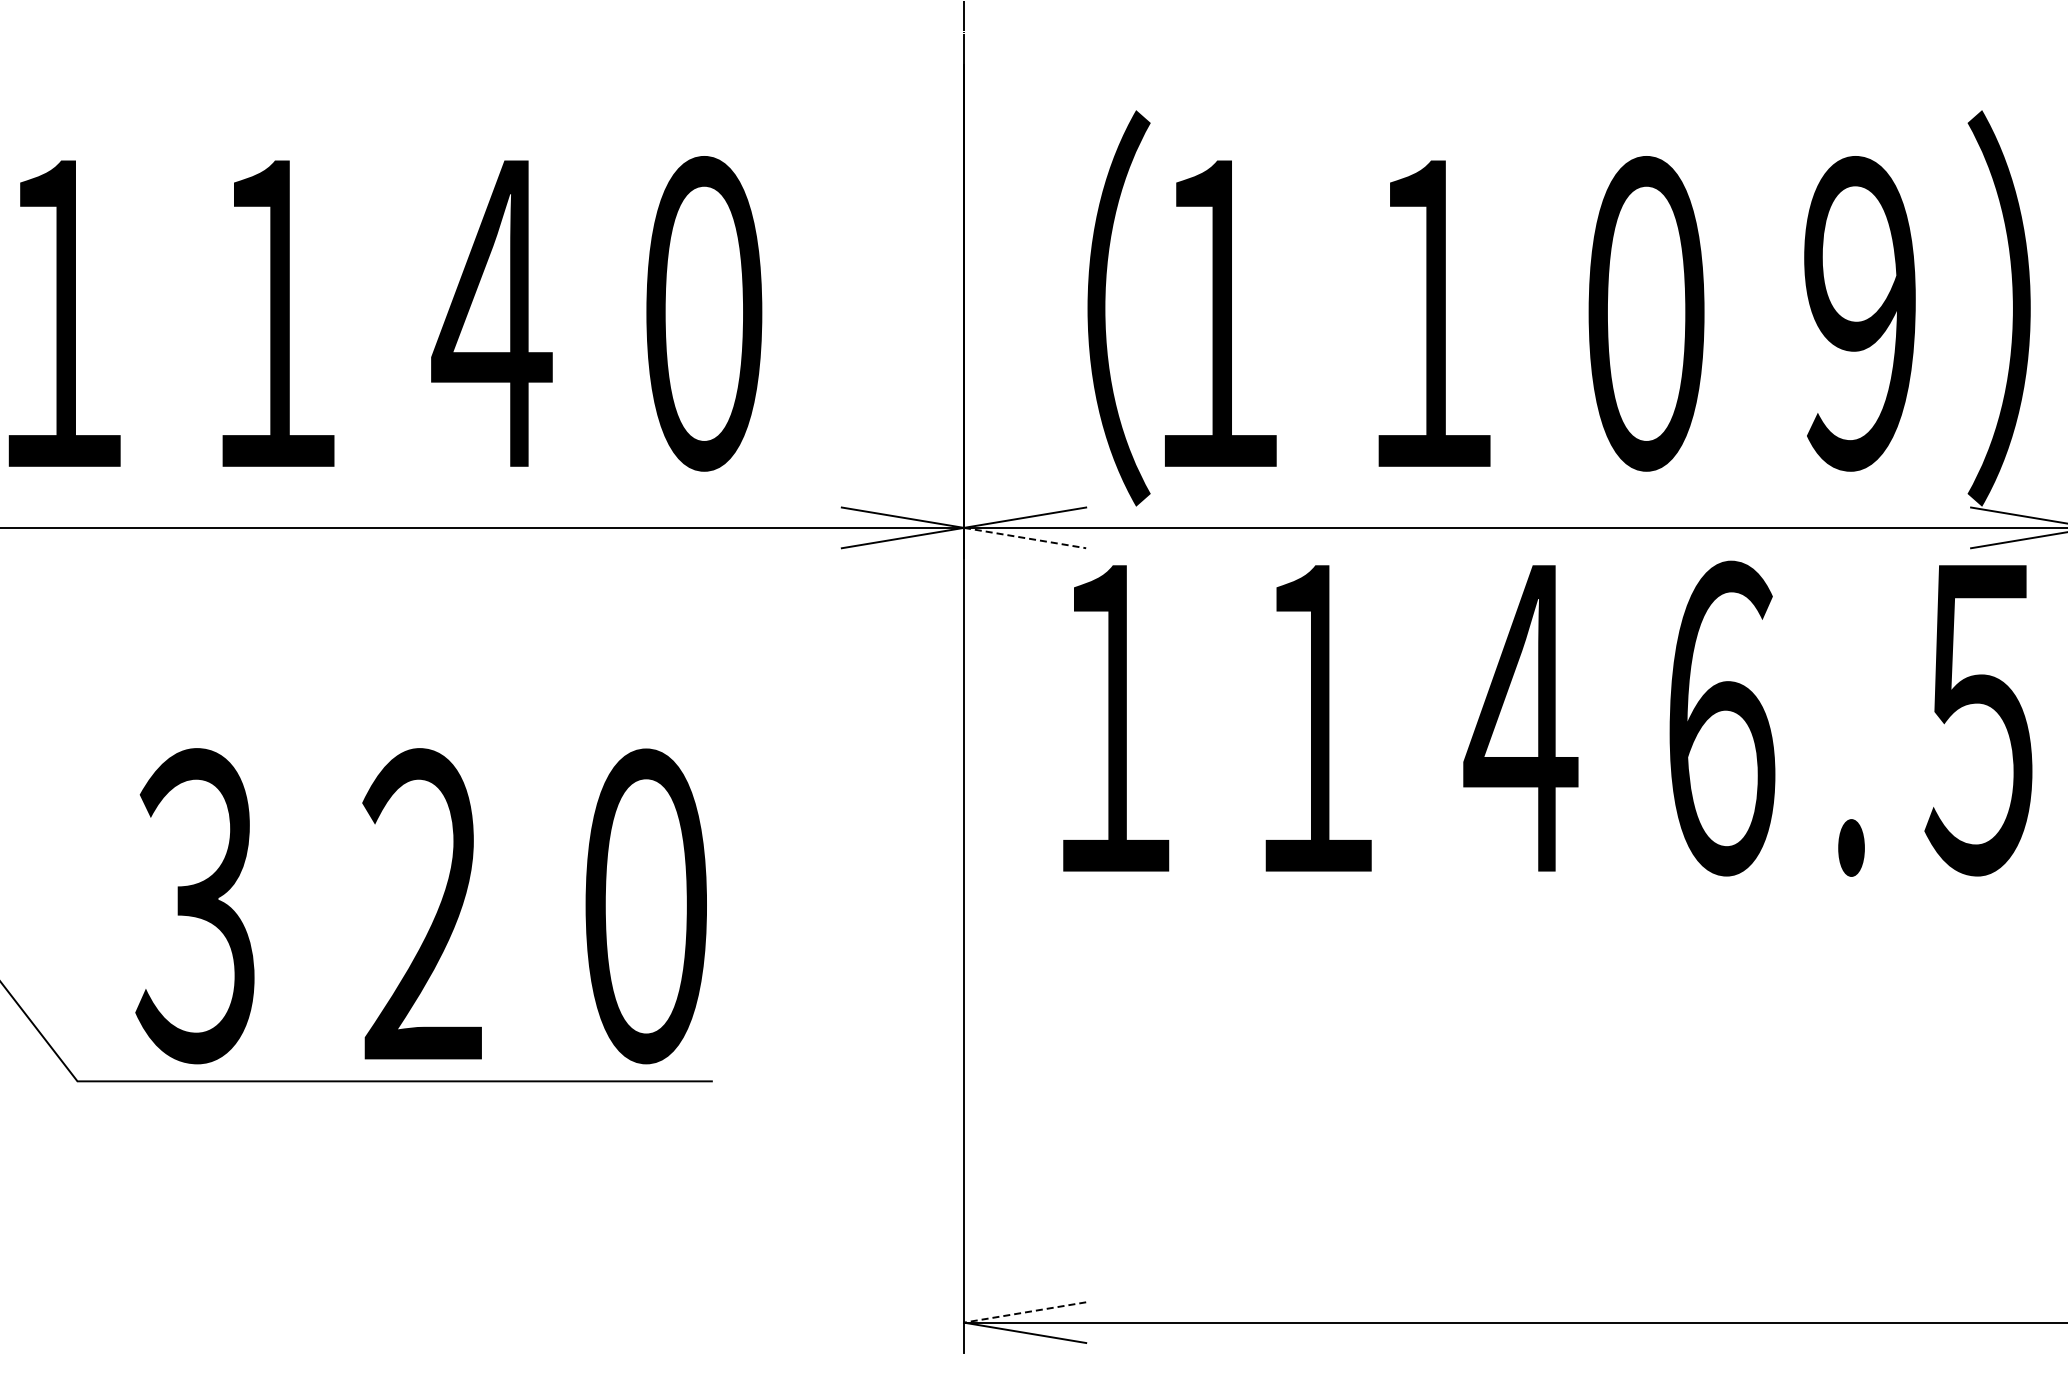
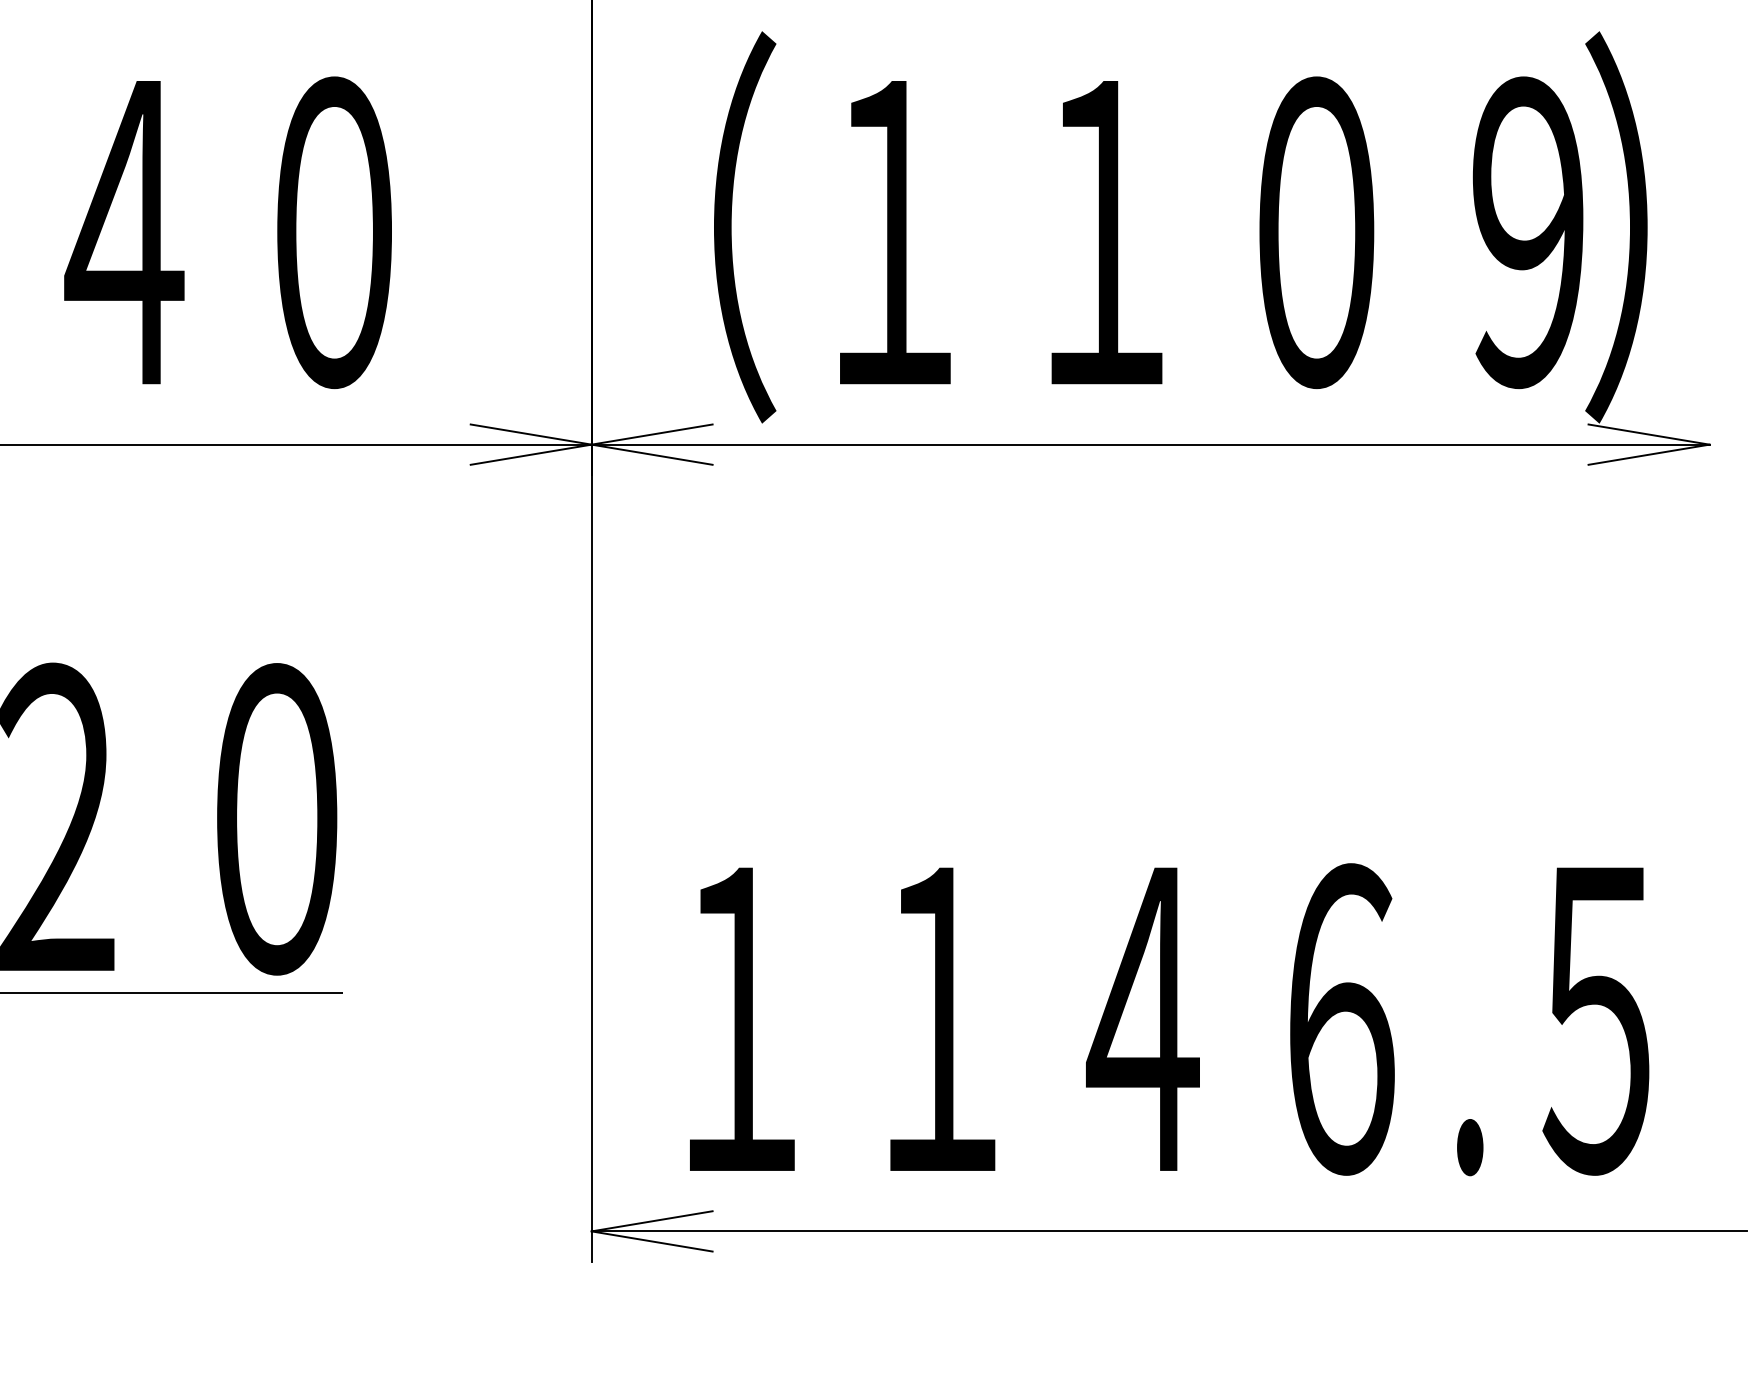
text: (1540, 313) -> (1211, 232), moved
line: (1025, 538) -> (652, 455), dashed -> solid
text: (1547, 718) -> (1169, 1019), moved
line: (1025, 1312) -> (652, 1221), dashed -> solid

